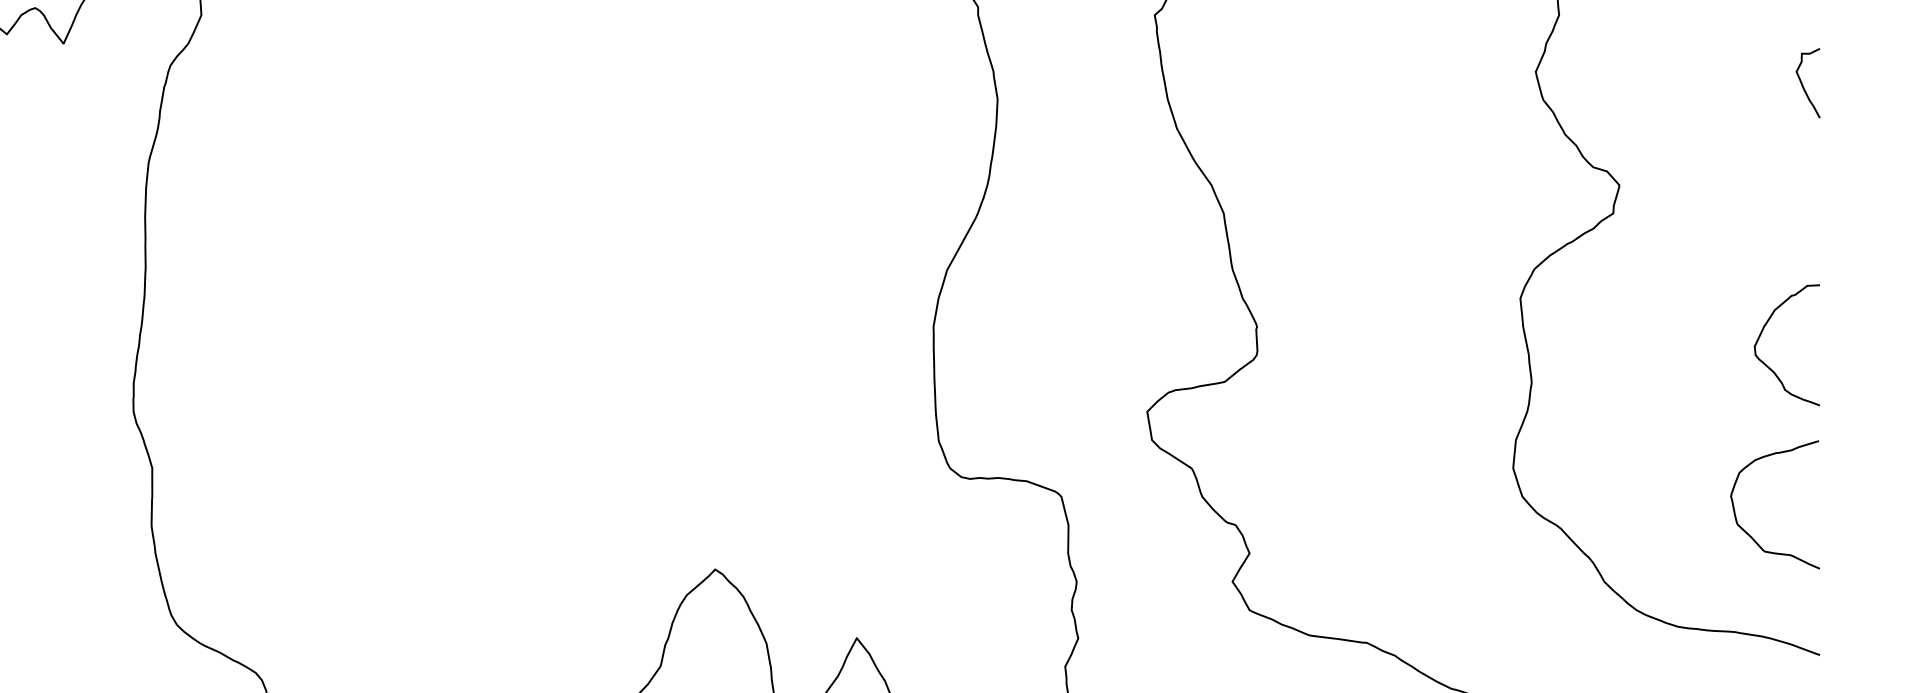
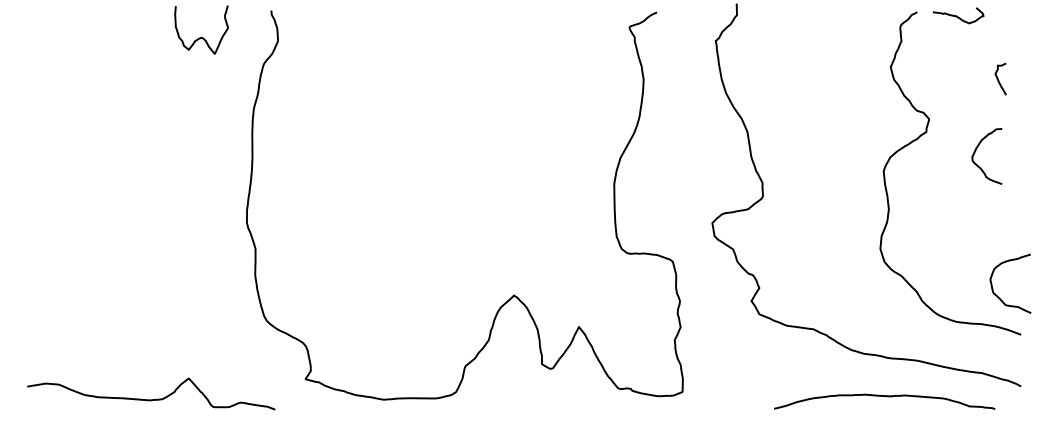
curve: (1803, 81) -> (998, 78), moved
curve: (1763, 332) -> (976, 150), moved
curve: (1746, 530) -> (997, 295), moved

